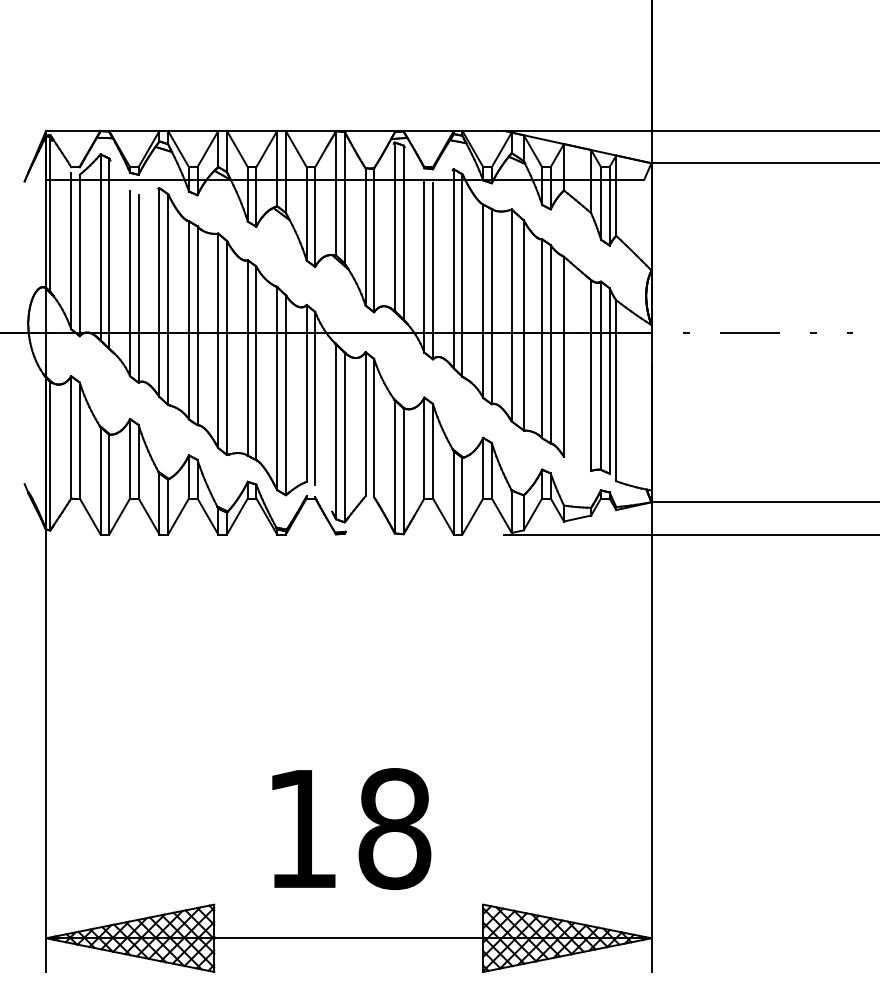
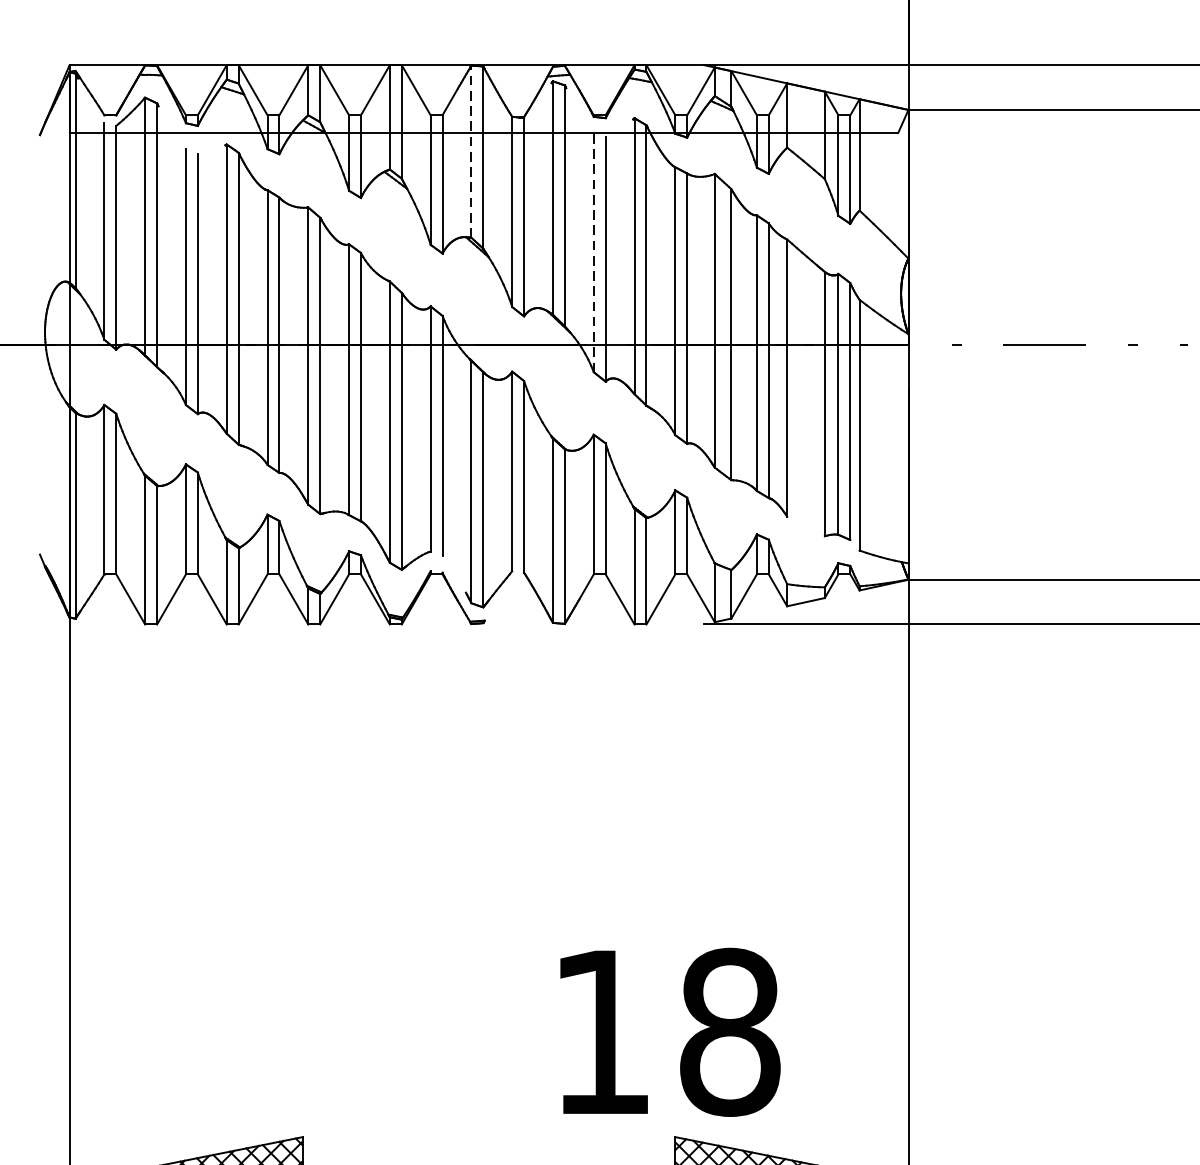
line: (336, 192) -> (471, 150), solid -> dashed
line: (424, 265) -> (593, 251), solid -> dashed
text: (351, 828) -> (670, 1031), moved

